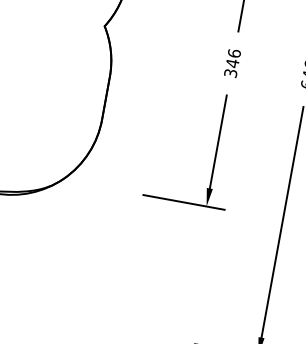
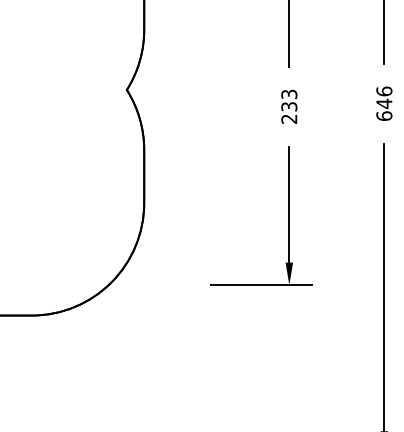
text: (232, 63) -> (289, 106), 346 -> 233

